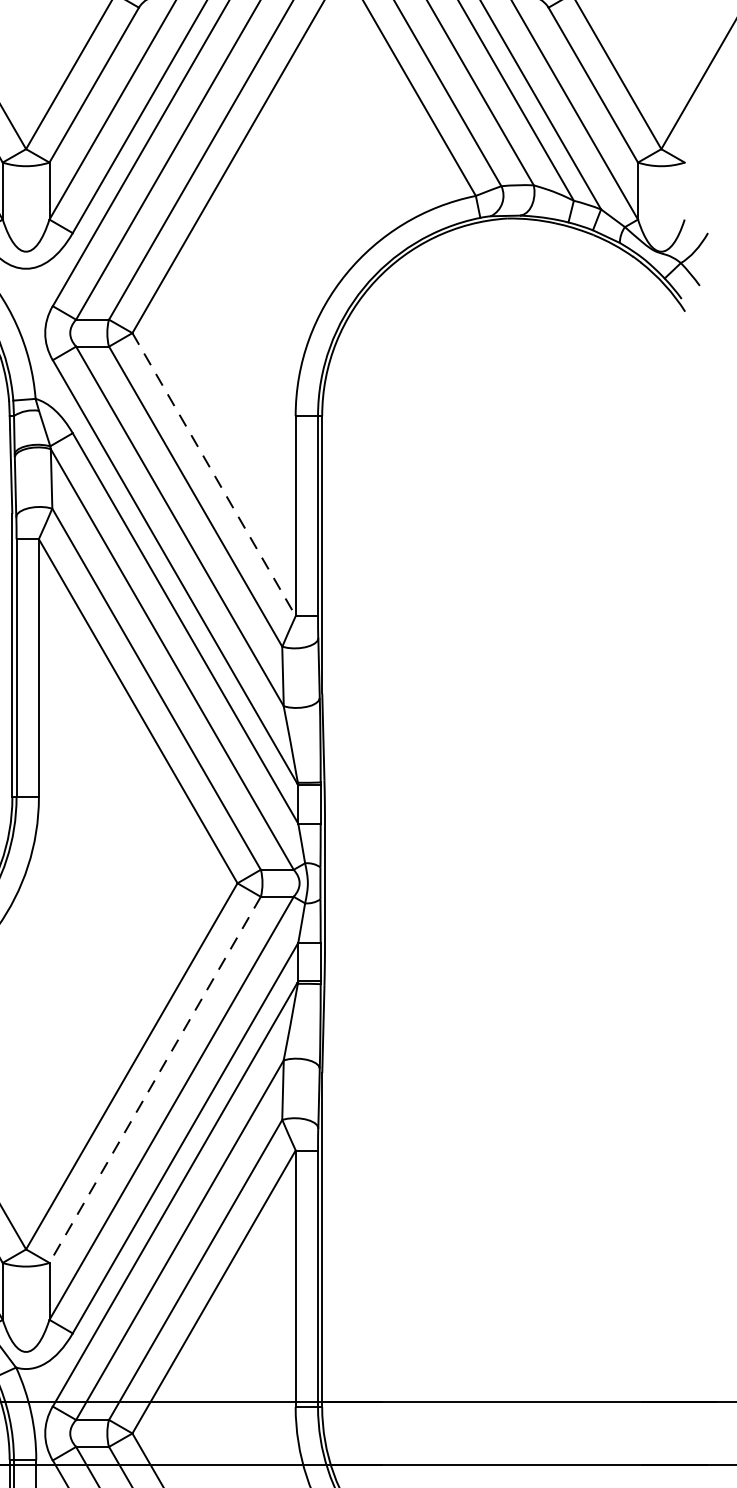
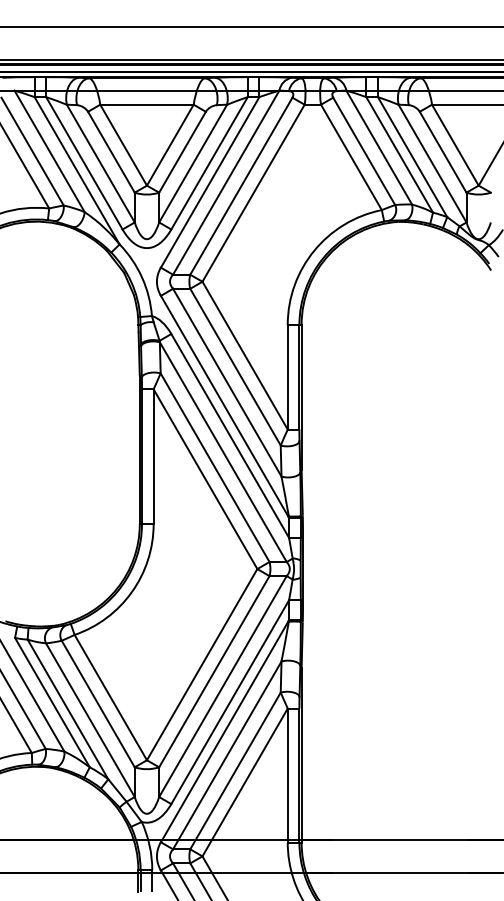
line: (214, 476) -> (245, 356), dashed -> solid
line: (155, 1081) -> (214, 672), dashed -> solid

